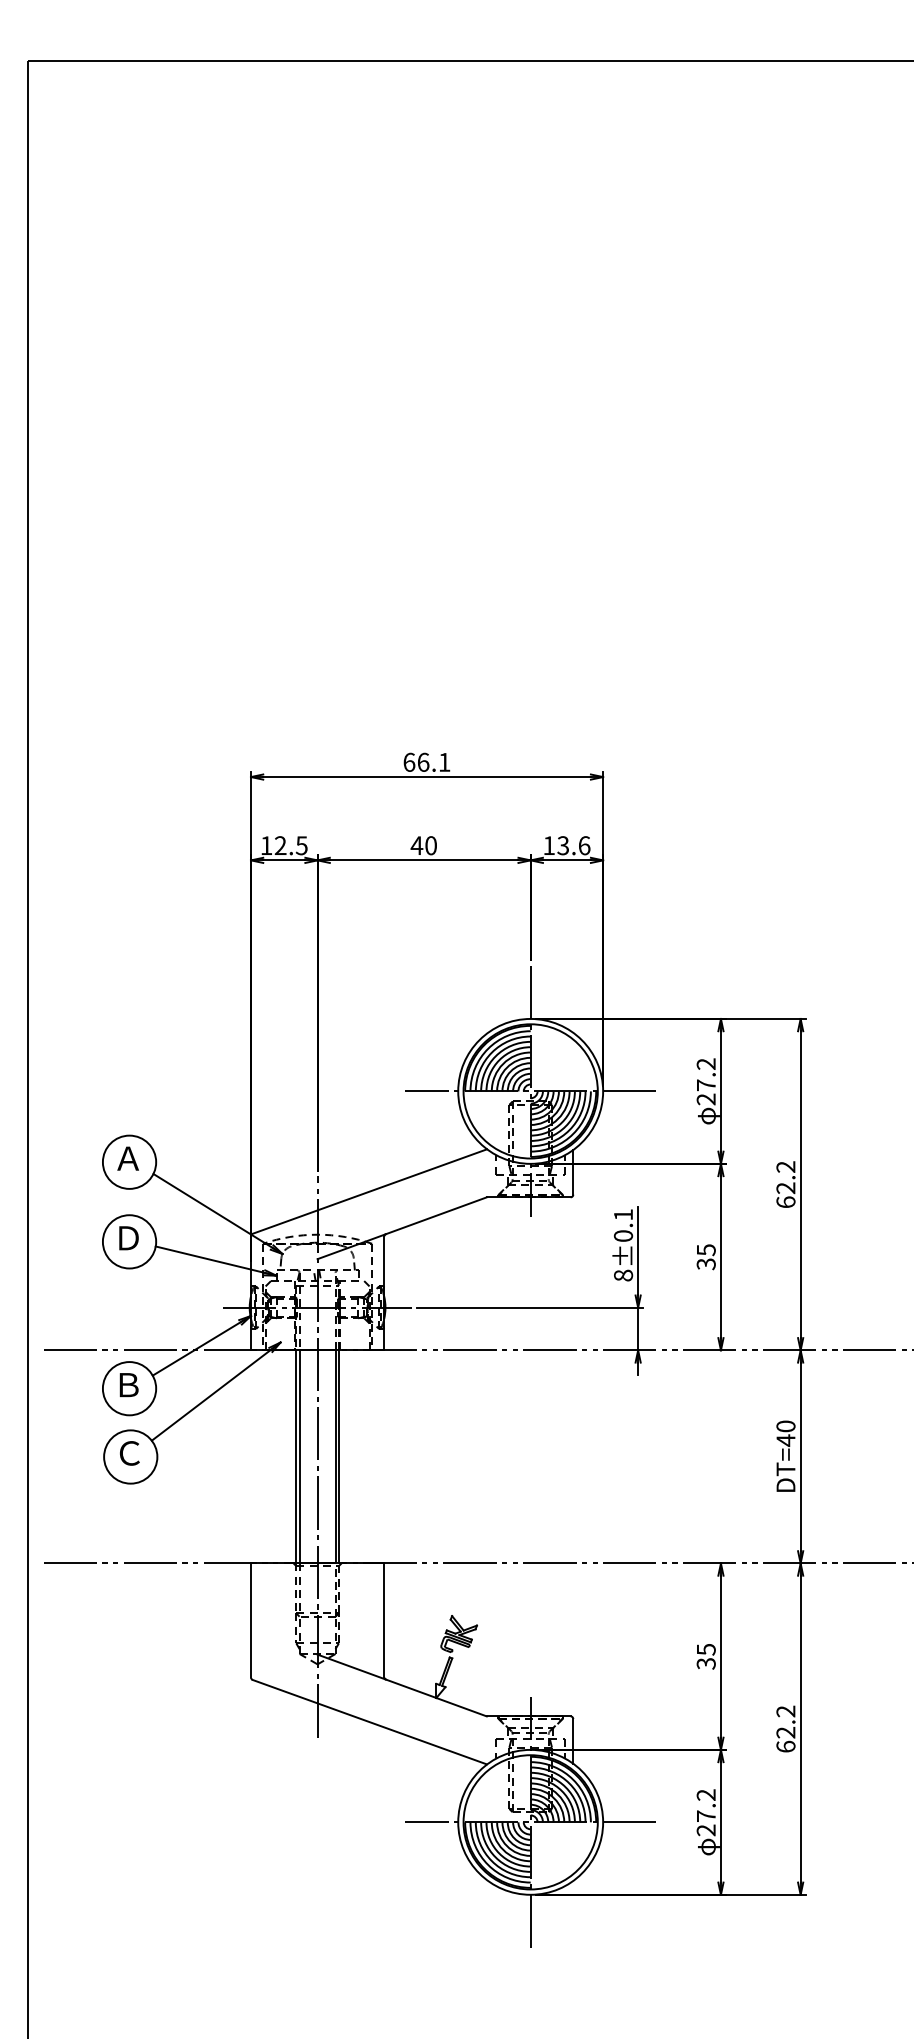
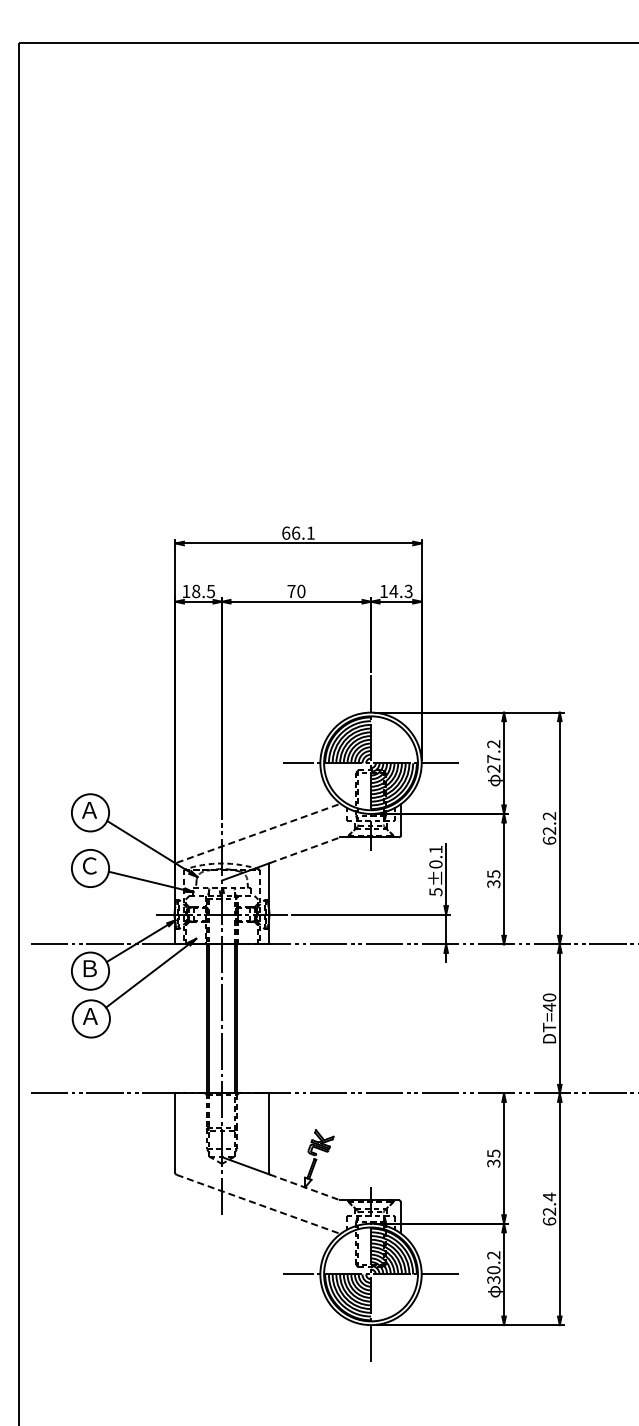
text: (281, 845) -> (196, 591), 12.5 -> 18.5
text: (416, 845) -> (291, 591), 40 -> 70
text: (572, 845) -> (400, 591), 13.6 -> 14.3
line: (371, 1191) -> (259, 833), solid -> dashed
line: (436, 1216) -> (305, 850), solid -> dashed
text: (128, 1237) -> (89, 865), Ｄ -> Ｃ
text: (622, 1276) -> (435, 892), 8±0.1 -> 5±0.1
text: (128, 1453) -> (89, 1016), Ｃ -> Ａ
line: (436, 1698) -> (305, 1187), solid -> dashed
text: (785, 1710) -> (549, 1196), 62.2 -> 62.4
line: (369, 1722) -> (258, 1204), solid -> dashed
text: (705, 1823) -> (493, 1275), 27.2 -> 30.2

